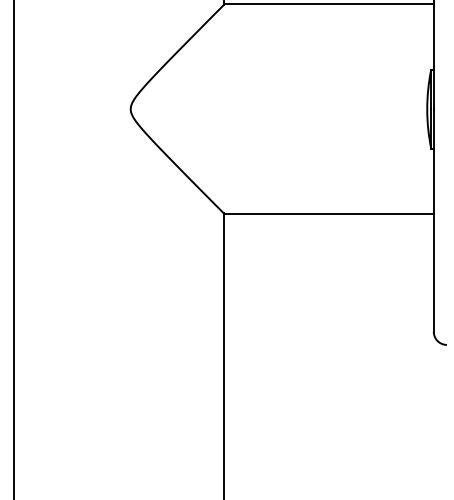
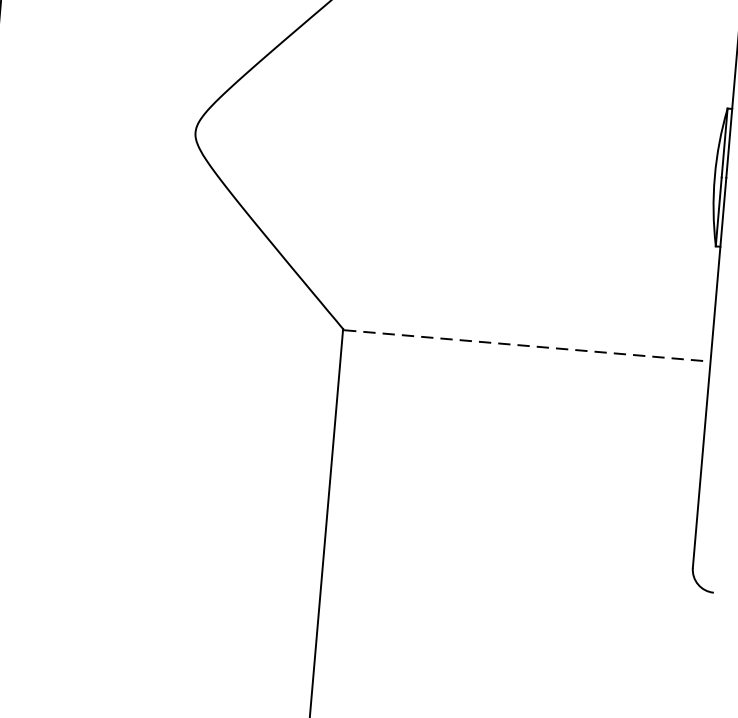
line: (329, 214) -> (527, 346), solid -> dashed

